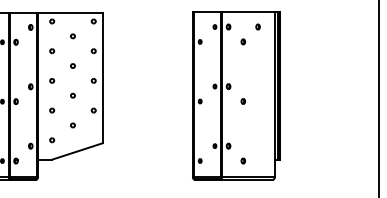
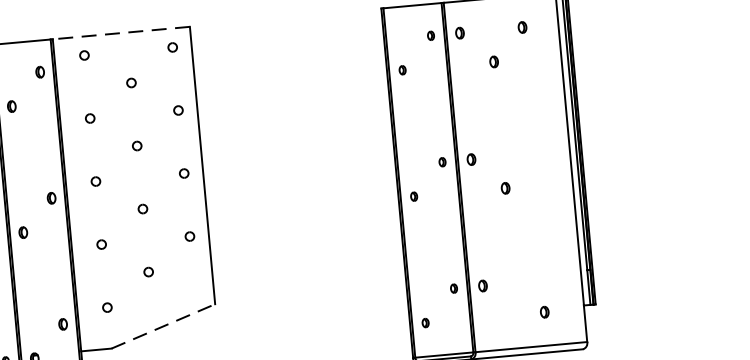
line: (69, 12) -> (119, 33), solid -> dashed
line: (78, 151) -> (165, 326), solid -> dashed
part: (242, 160) -> (542, 311), moved

